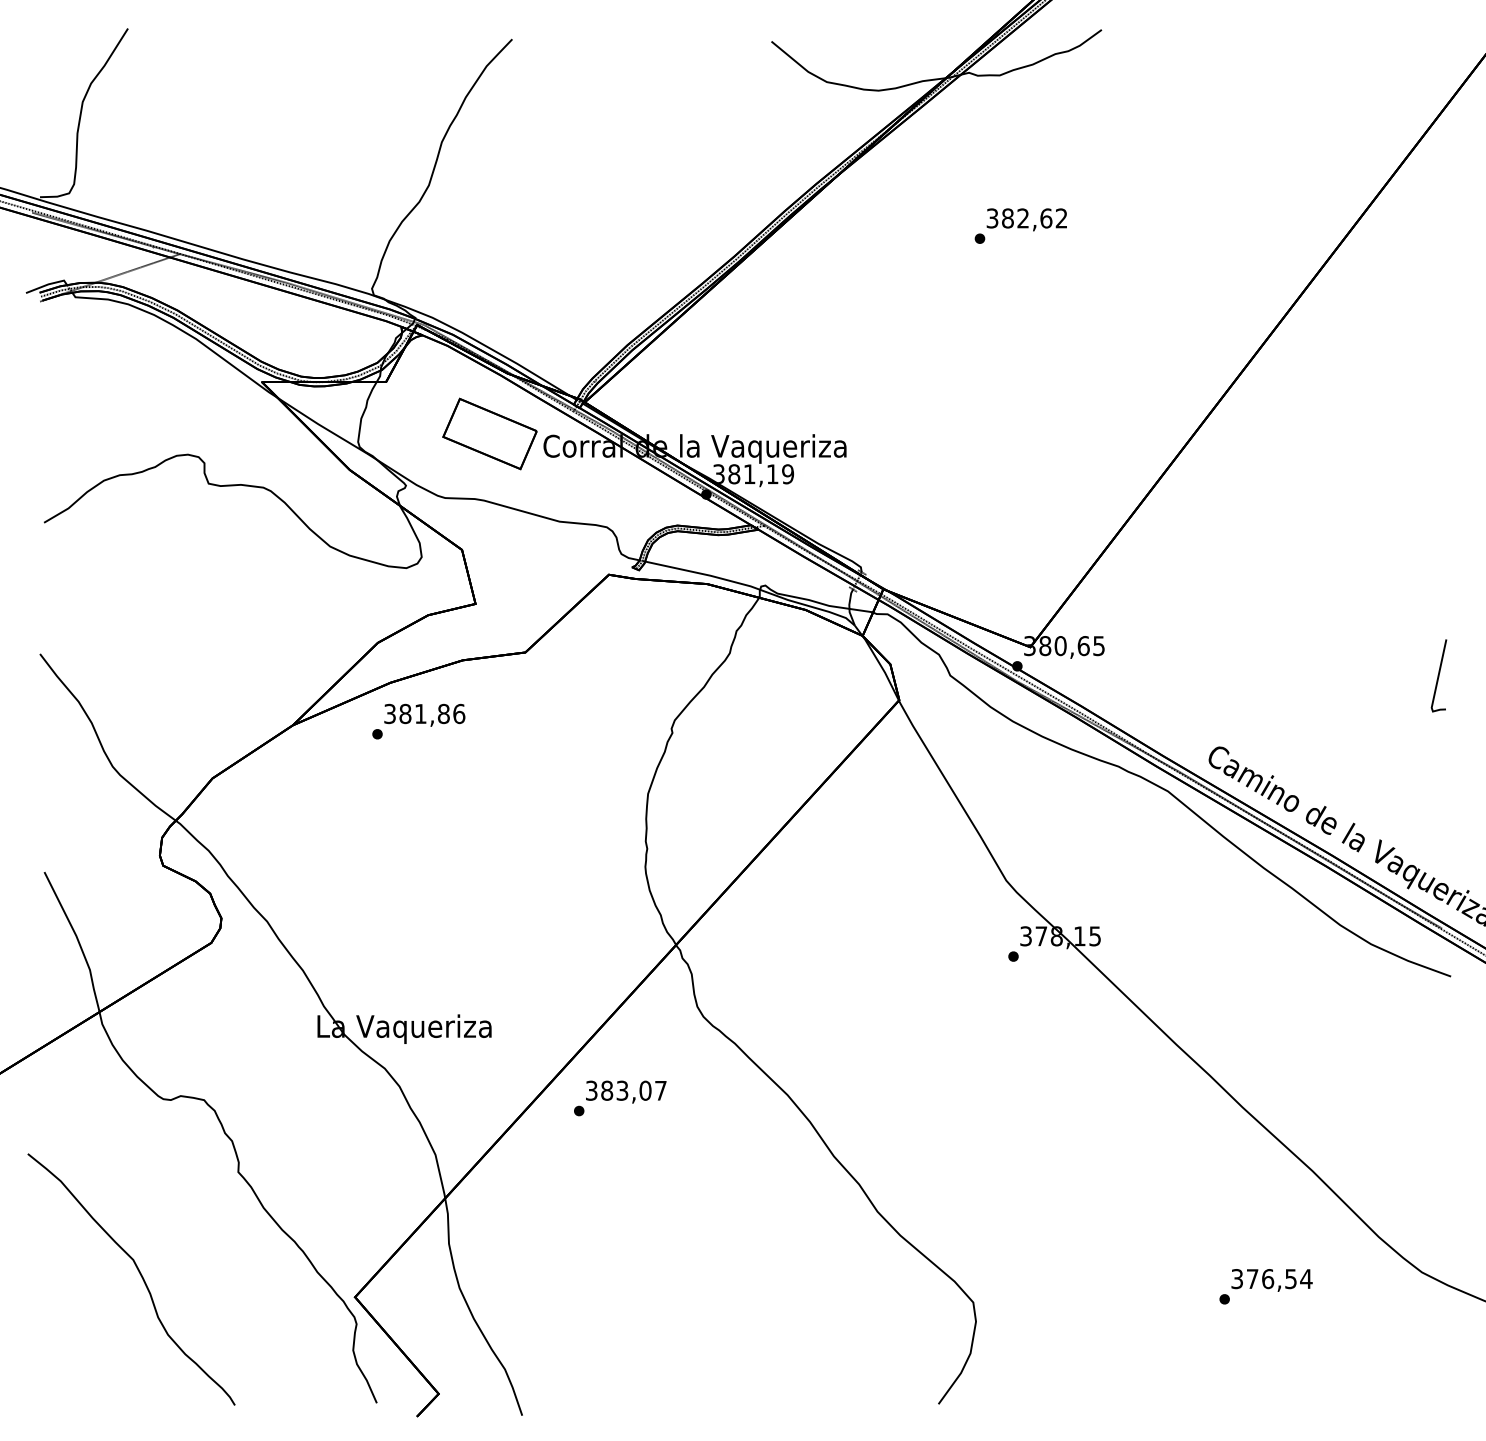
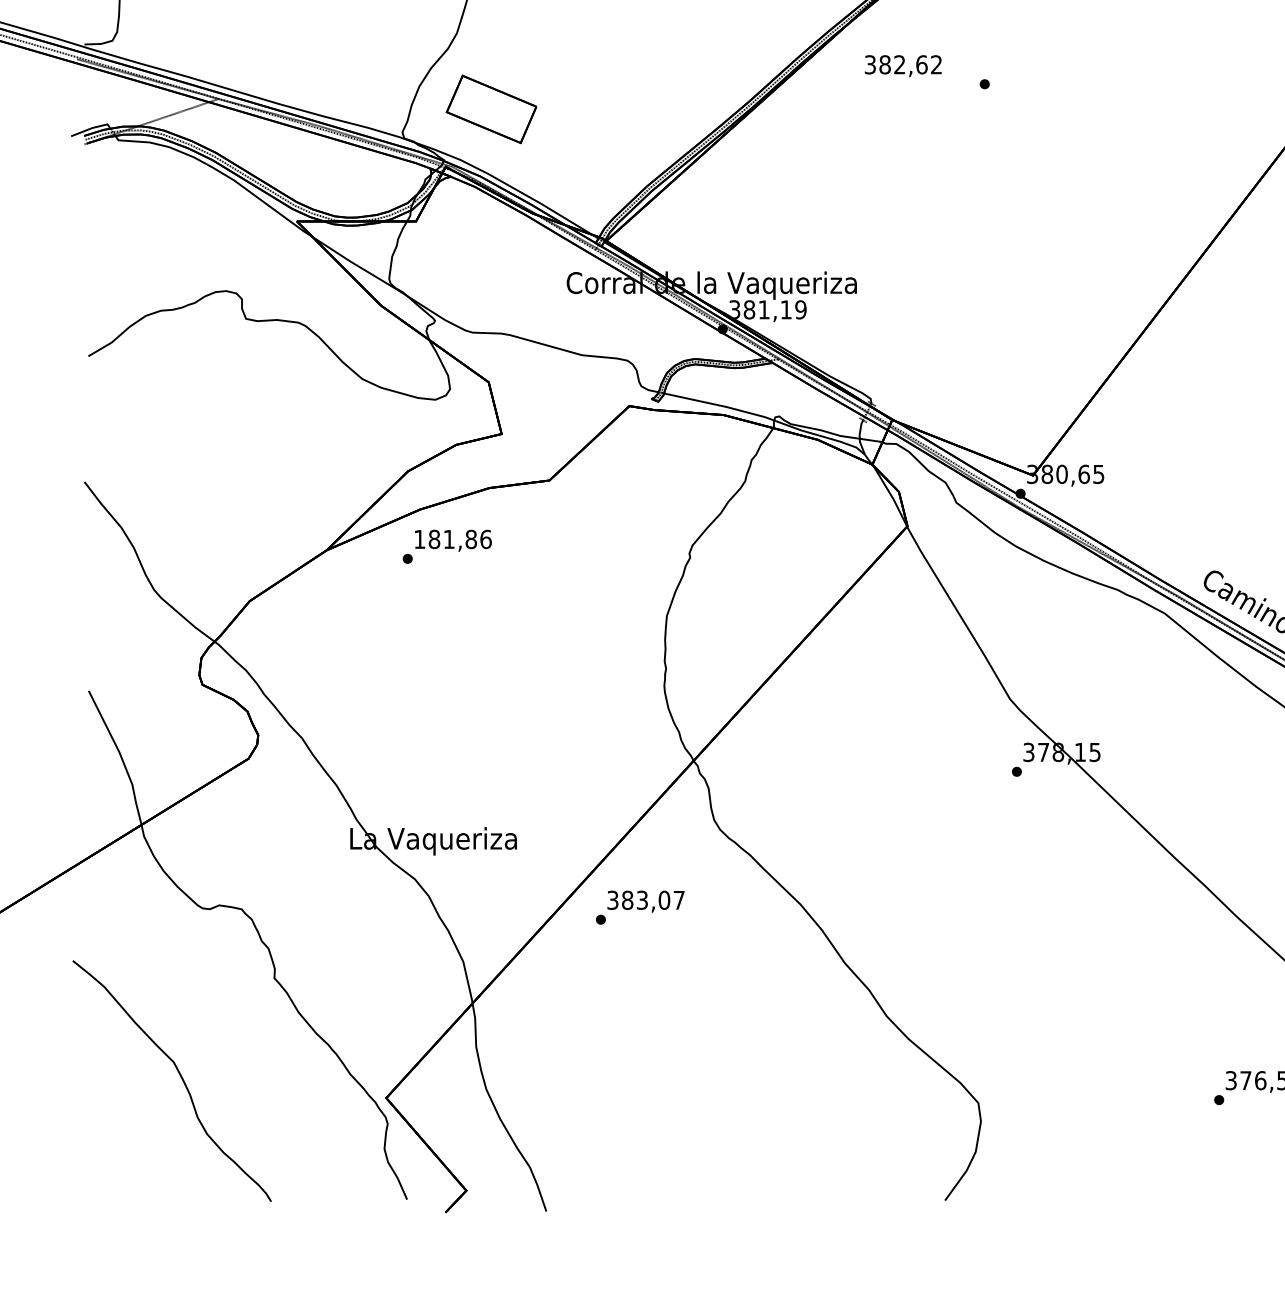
text: (1026, 219) -> (902, 65), moved
part: (489, 433) -> (491, 108), moved
text: (389, 713) -> (419, 538), 381,86 -> 181,86

